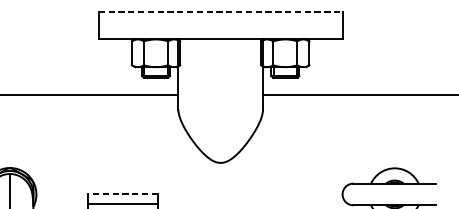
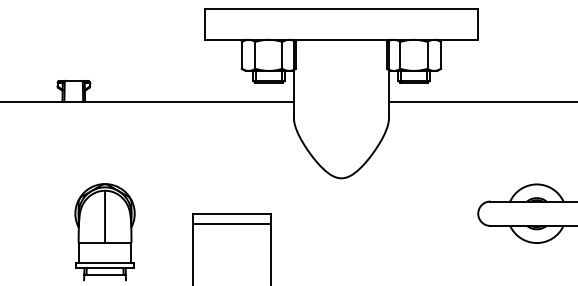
line: (220, 11) -> (341, 8), dashed -> solid
line: (122, 194) -> (231, 213), dashed -> solid

